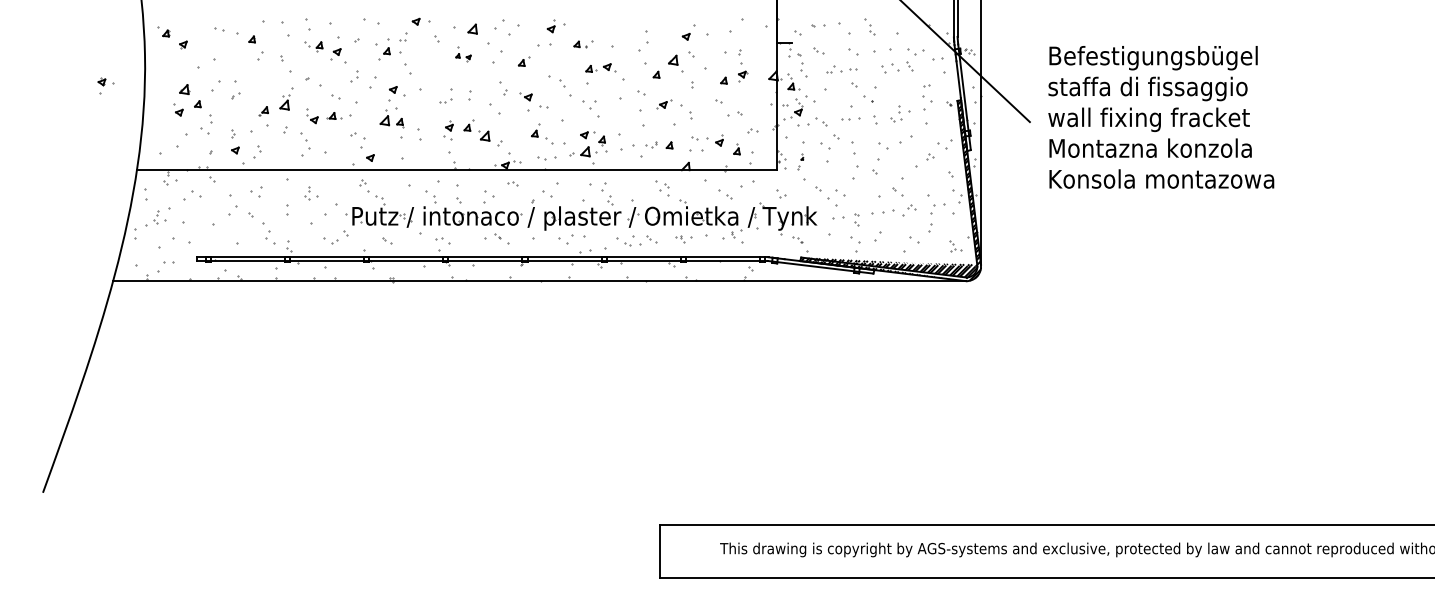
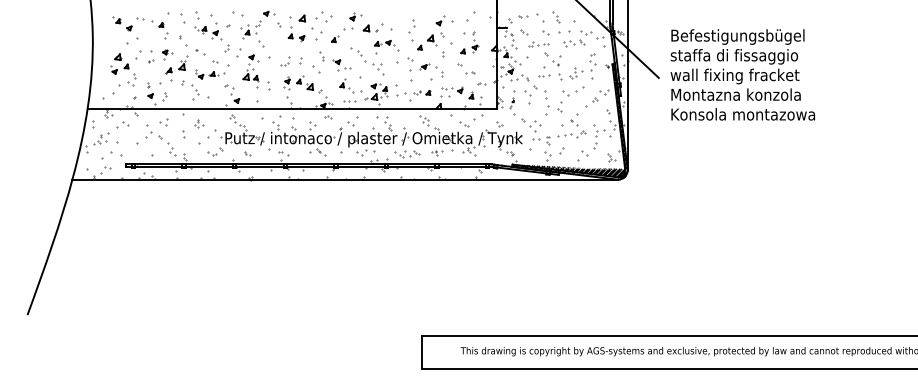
part: (172, 36) -> (122, 23), moved
part: (582, 43) -> (372, 27), size x1.67
part: (463, 54) -> (296, 34), size x1.67
part: (105, 85) -> (167, 54), moved

